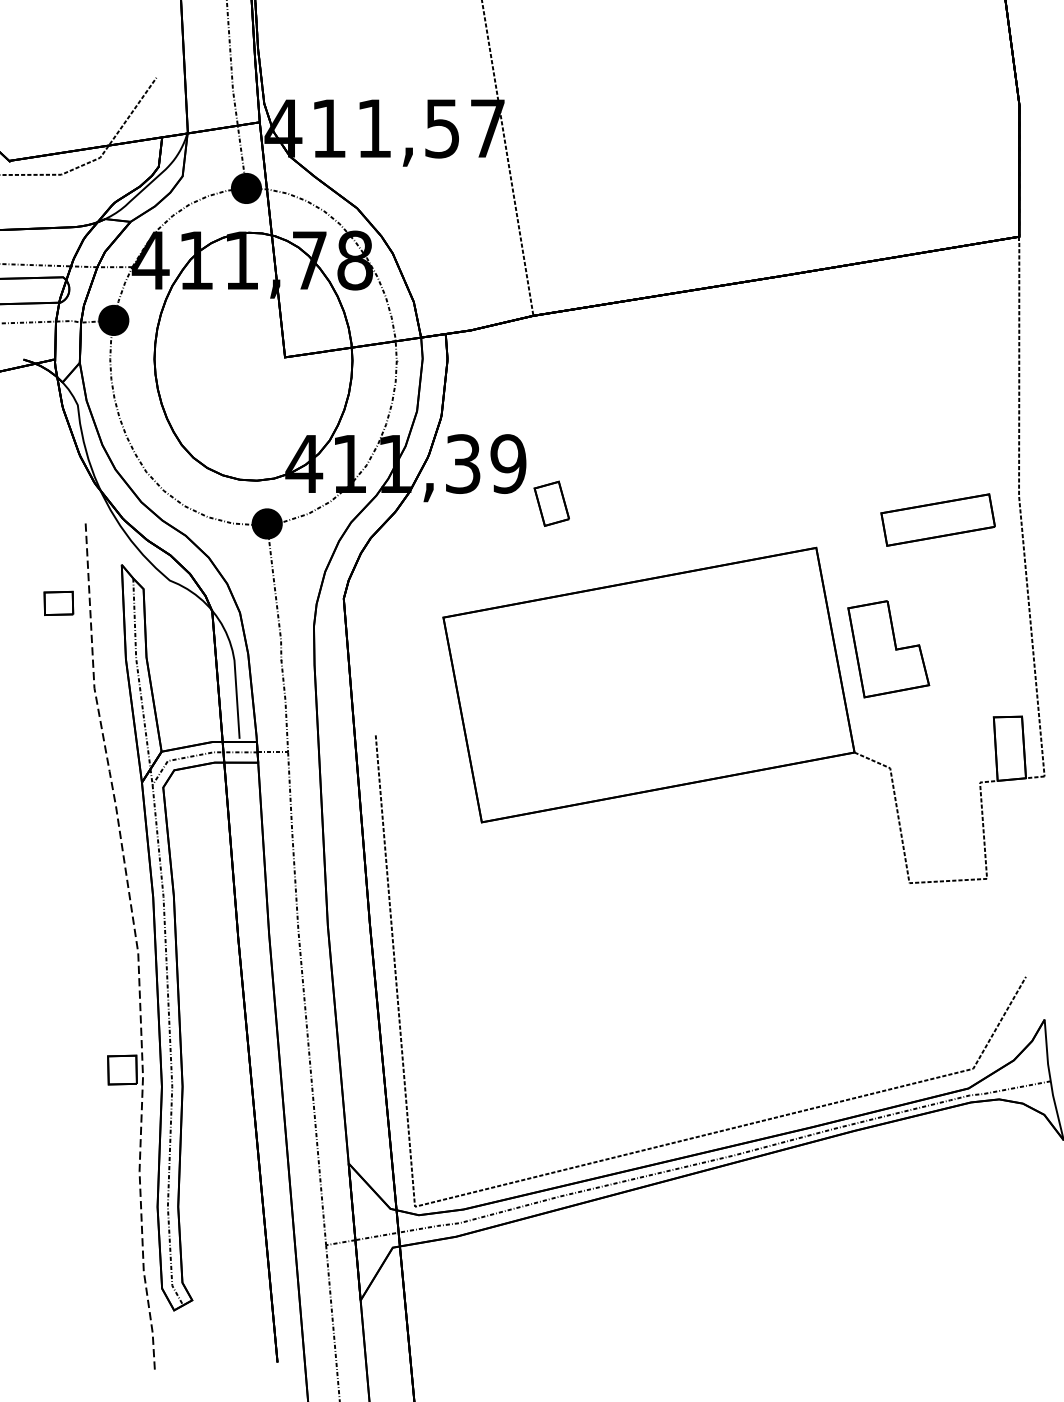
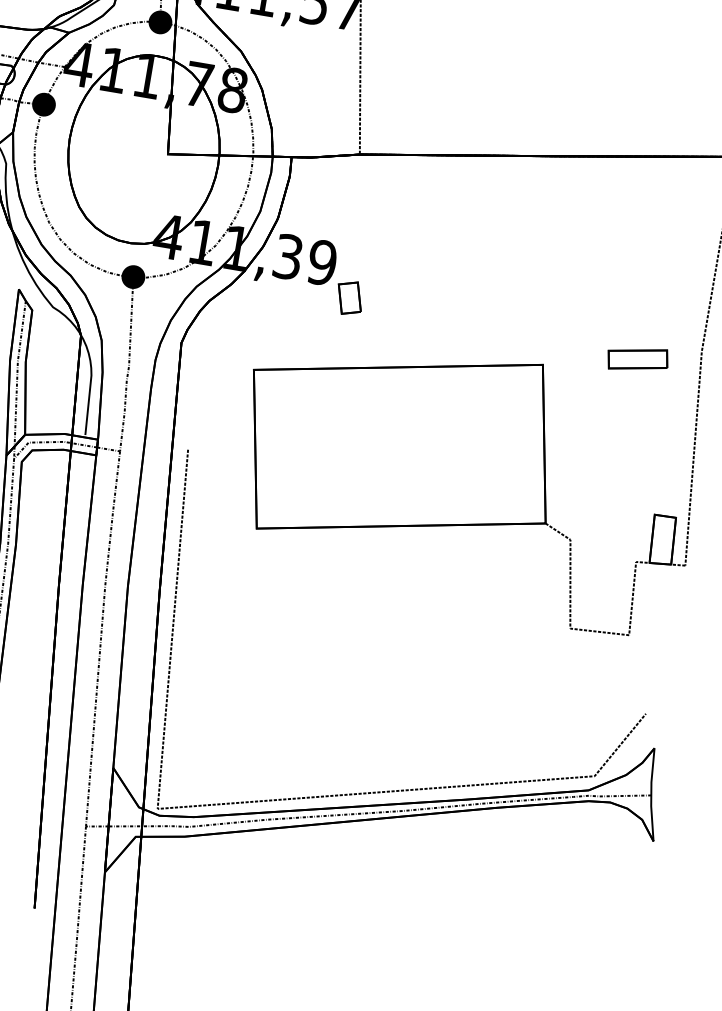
part: (937, 519) -> (637, 358), size x0.7
part: (888, 649) -> (584, 450), removed

